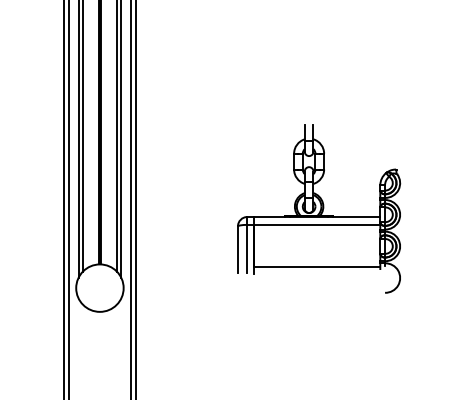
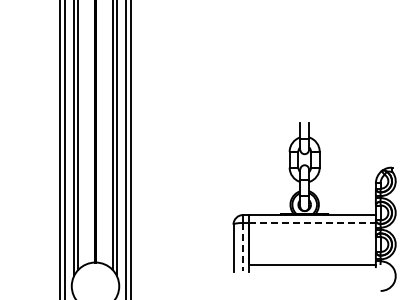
line: (317, 224) -> (313, 222), solid -> dashed
line: (247, 249) -> (243, 247), solid -> dashed

